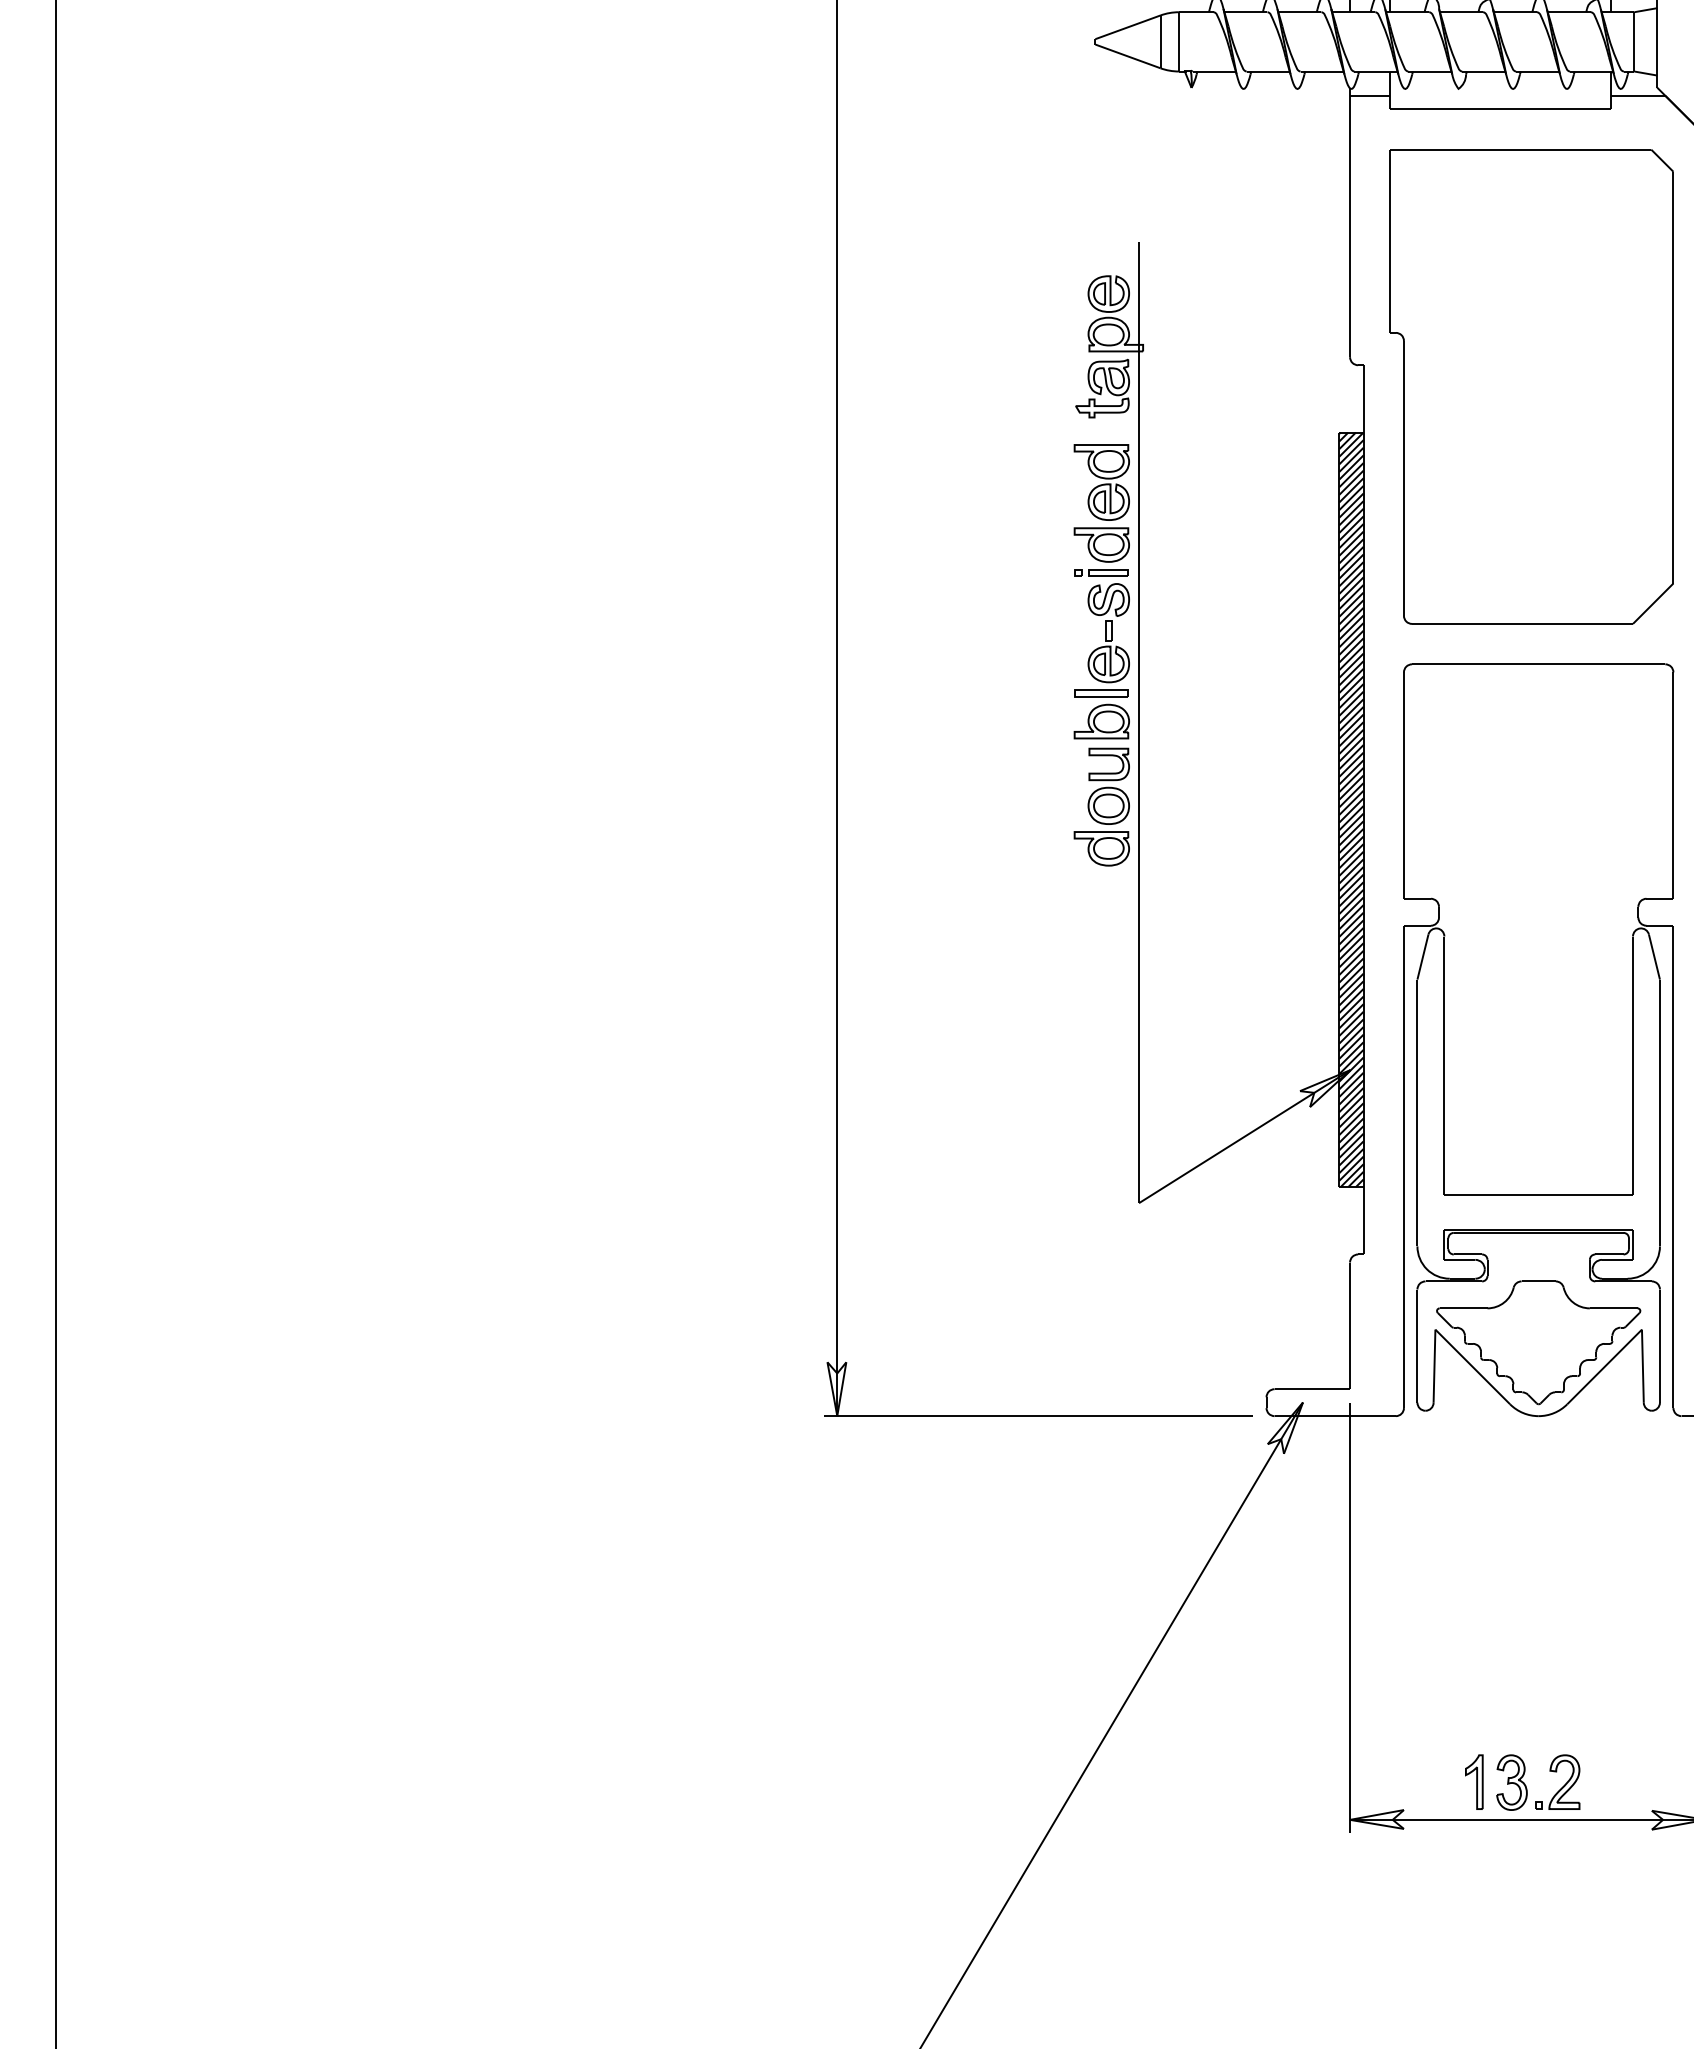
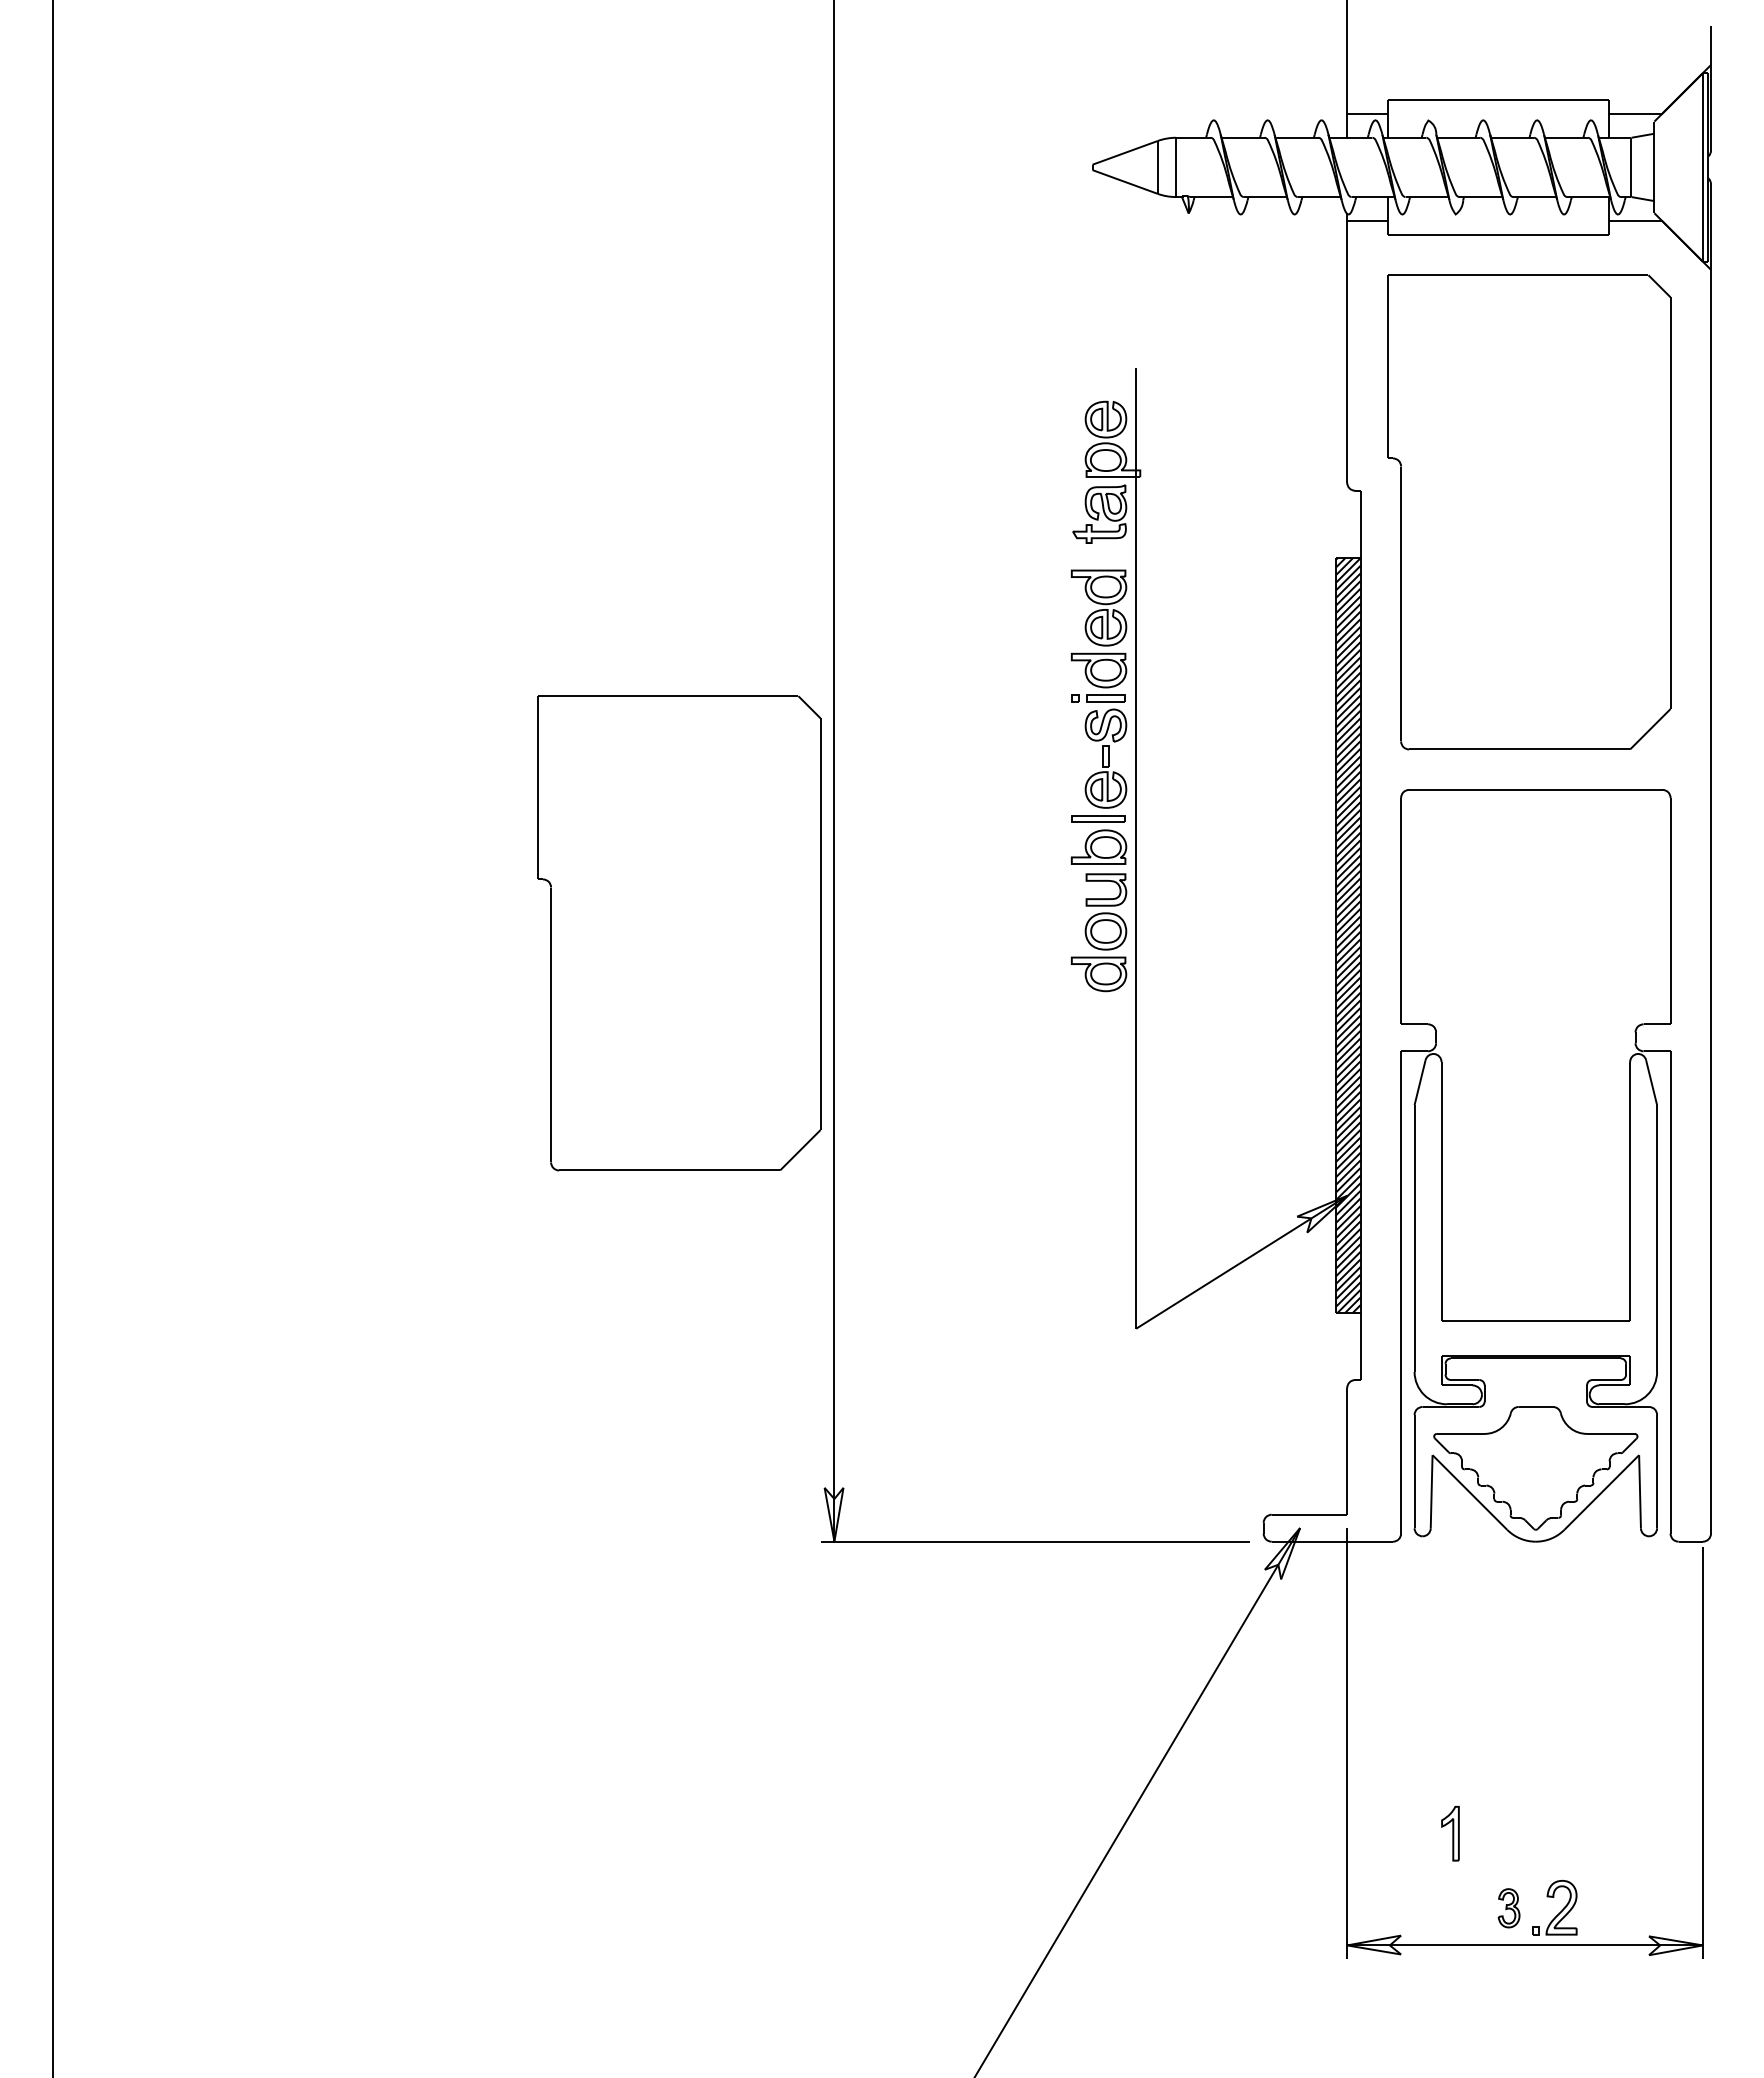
part: (682, 807) -> (679, 933), added
part: (1474, 1781) -> (1450, 1833), moved
part: (1511, 1782) -> (1508, 1908), size x0.7

